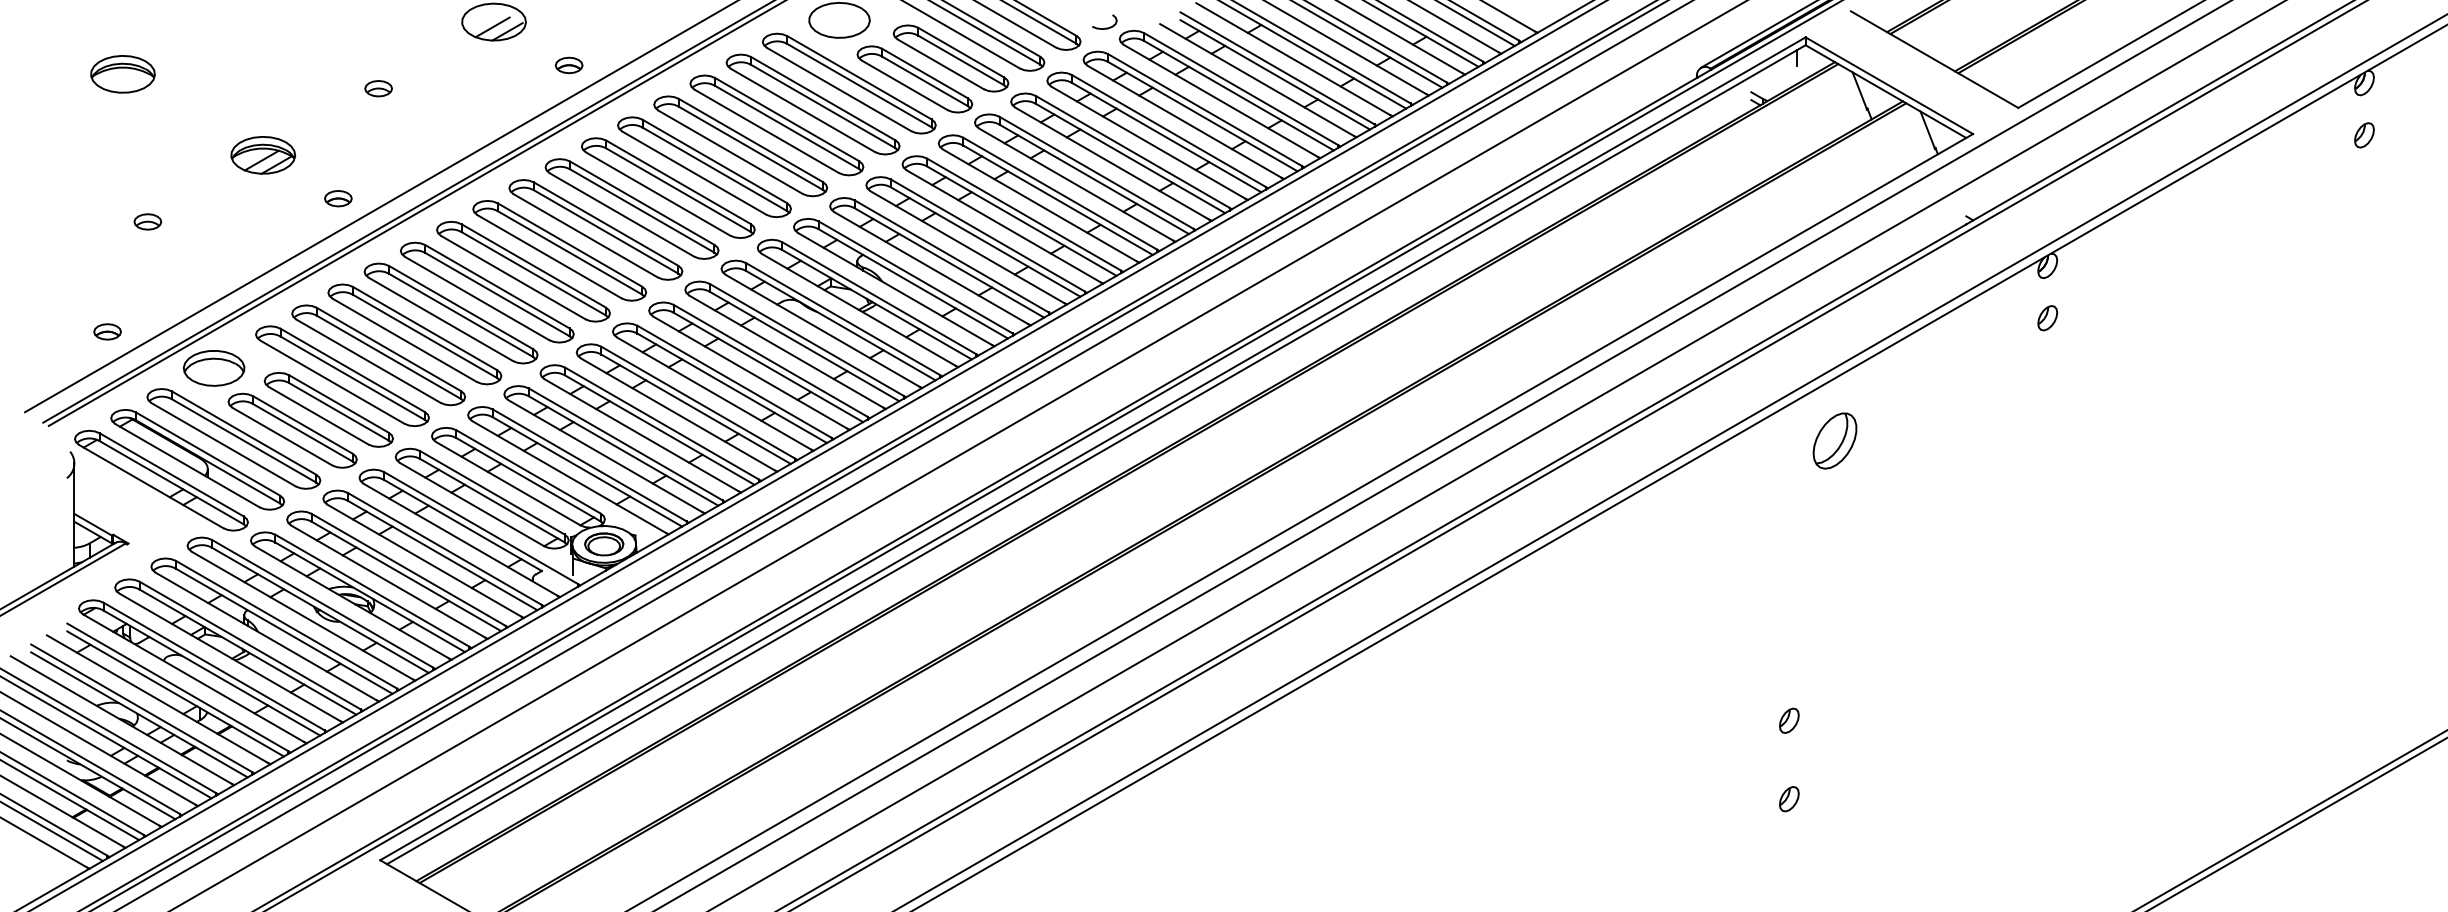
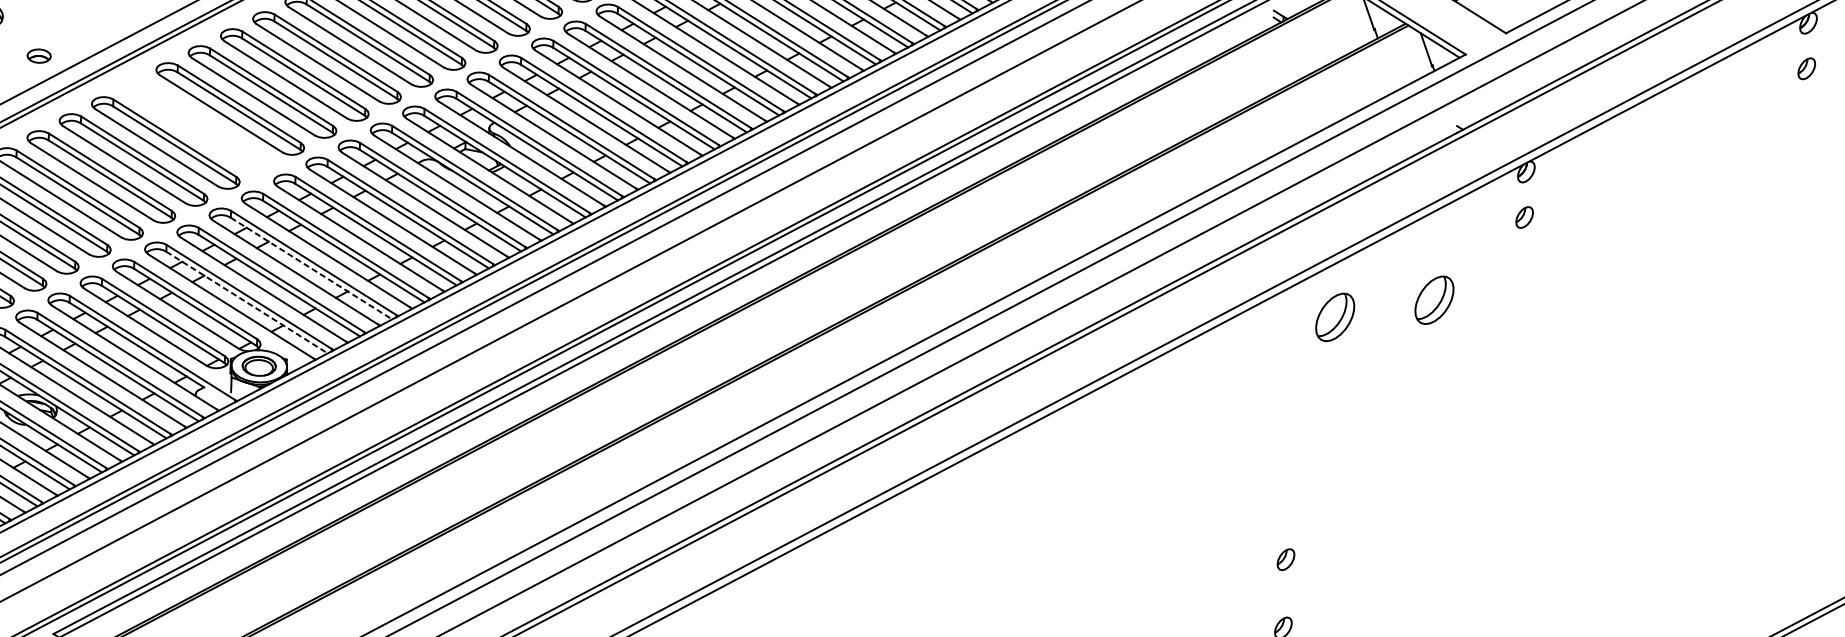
part: (523, 271) -> (198, 125), removed
part: (1947, 416) -> (1434, 299), added
line: (660, 430) -> (312, 268), solid -> dashed
line: (587, 472) -> (247, 303), solid -> dashed

